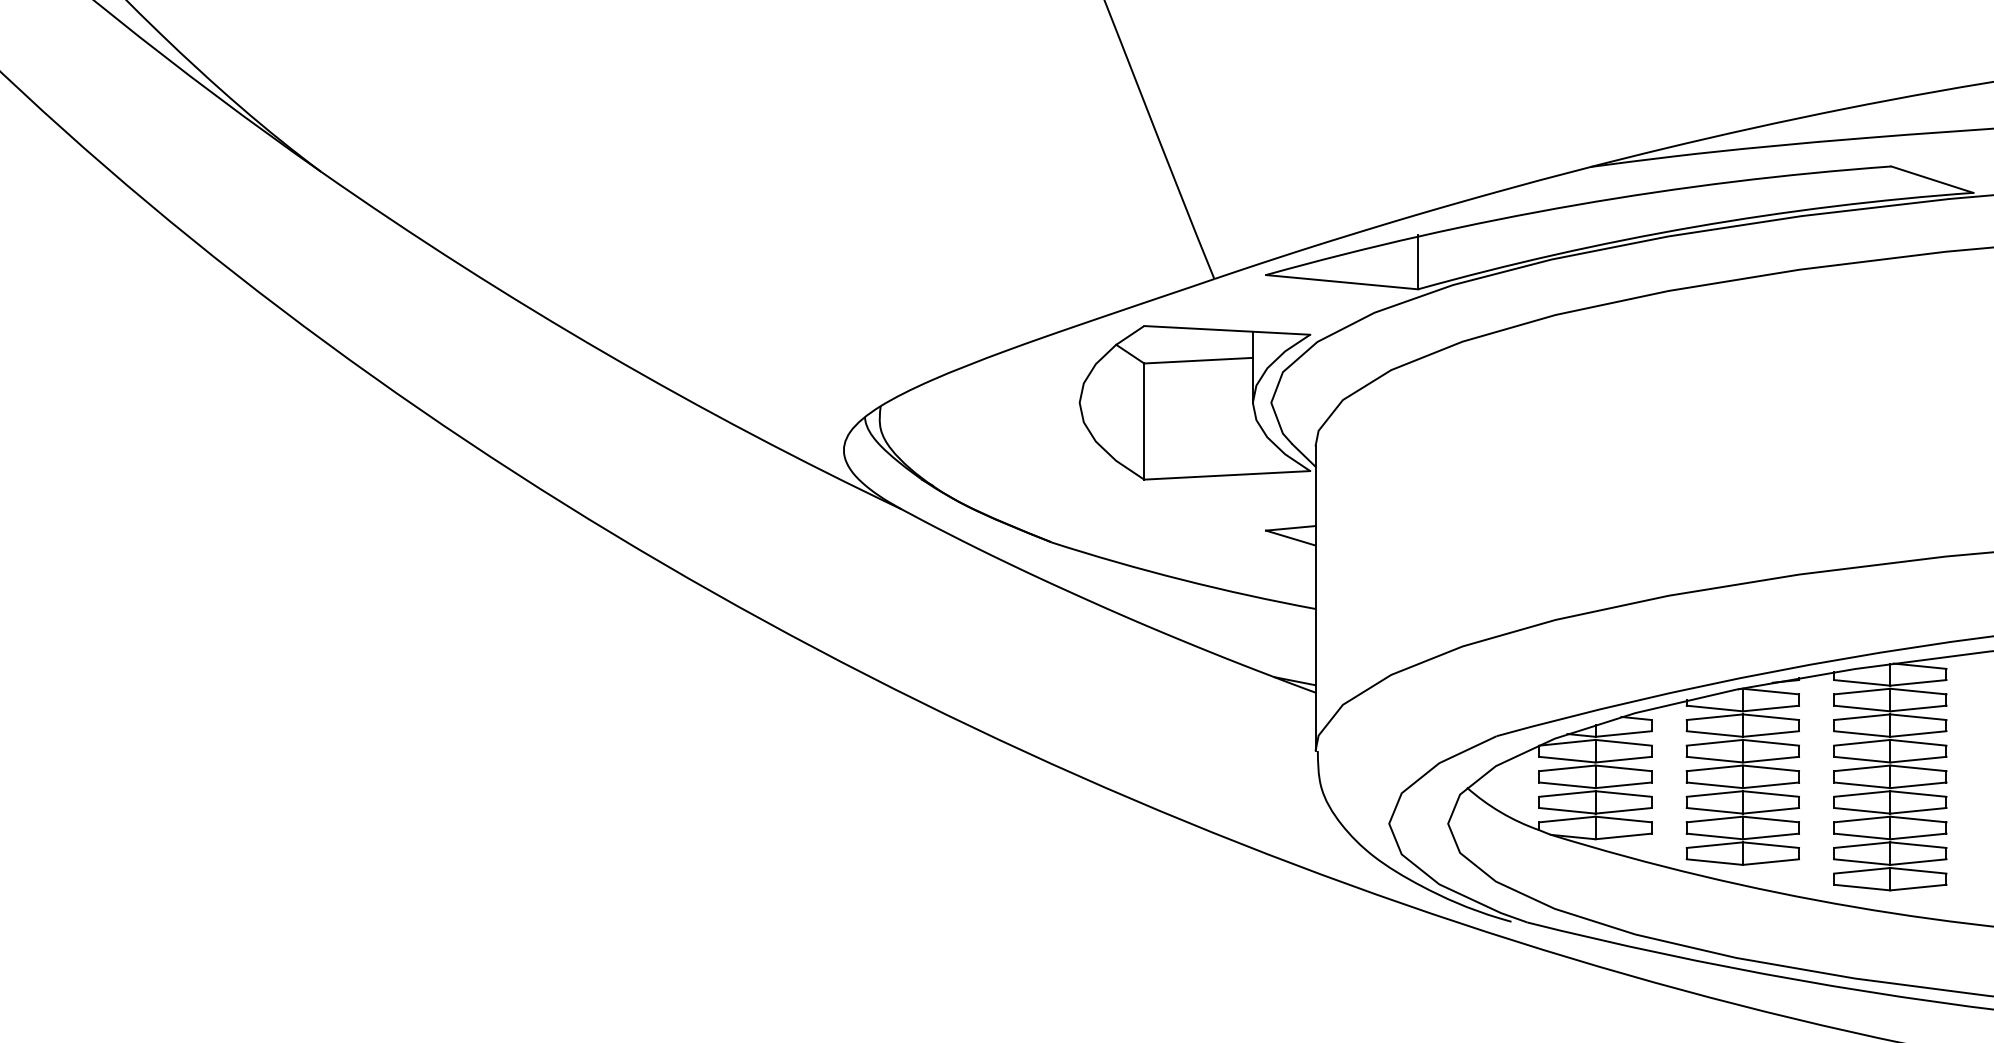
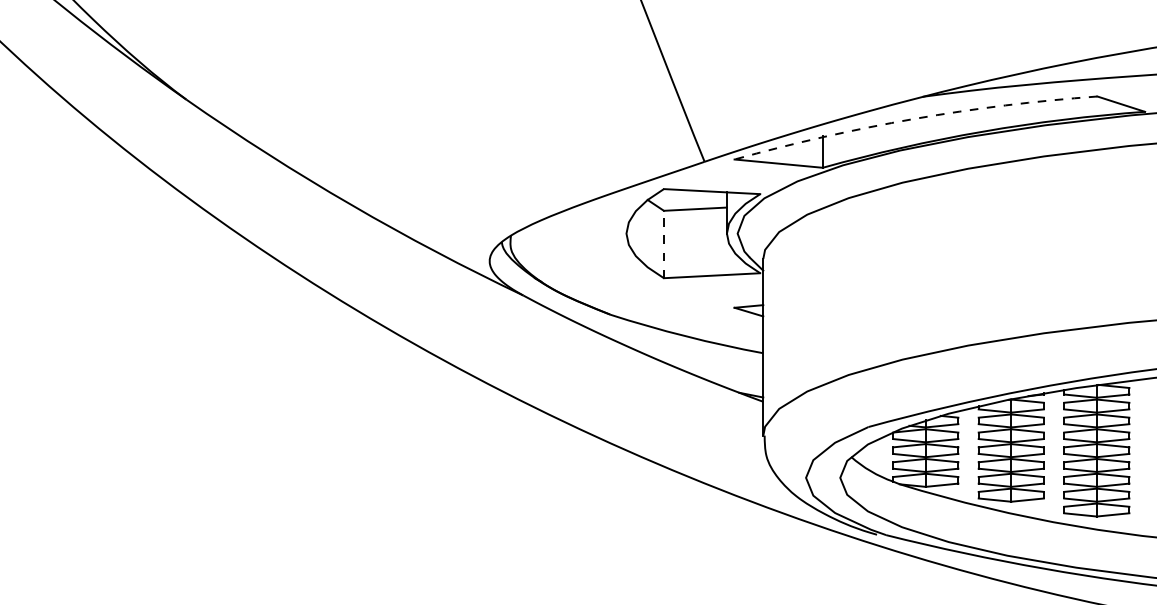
arc: (1576, 204) -> (914, 118), solid -> dashed
line: (1143, 421) -> (663, 244), solid -> dashed

